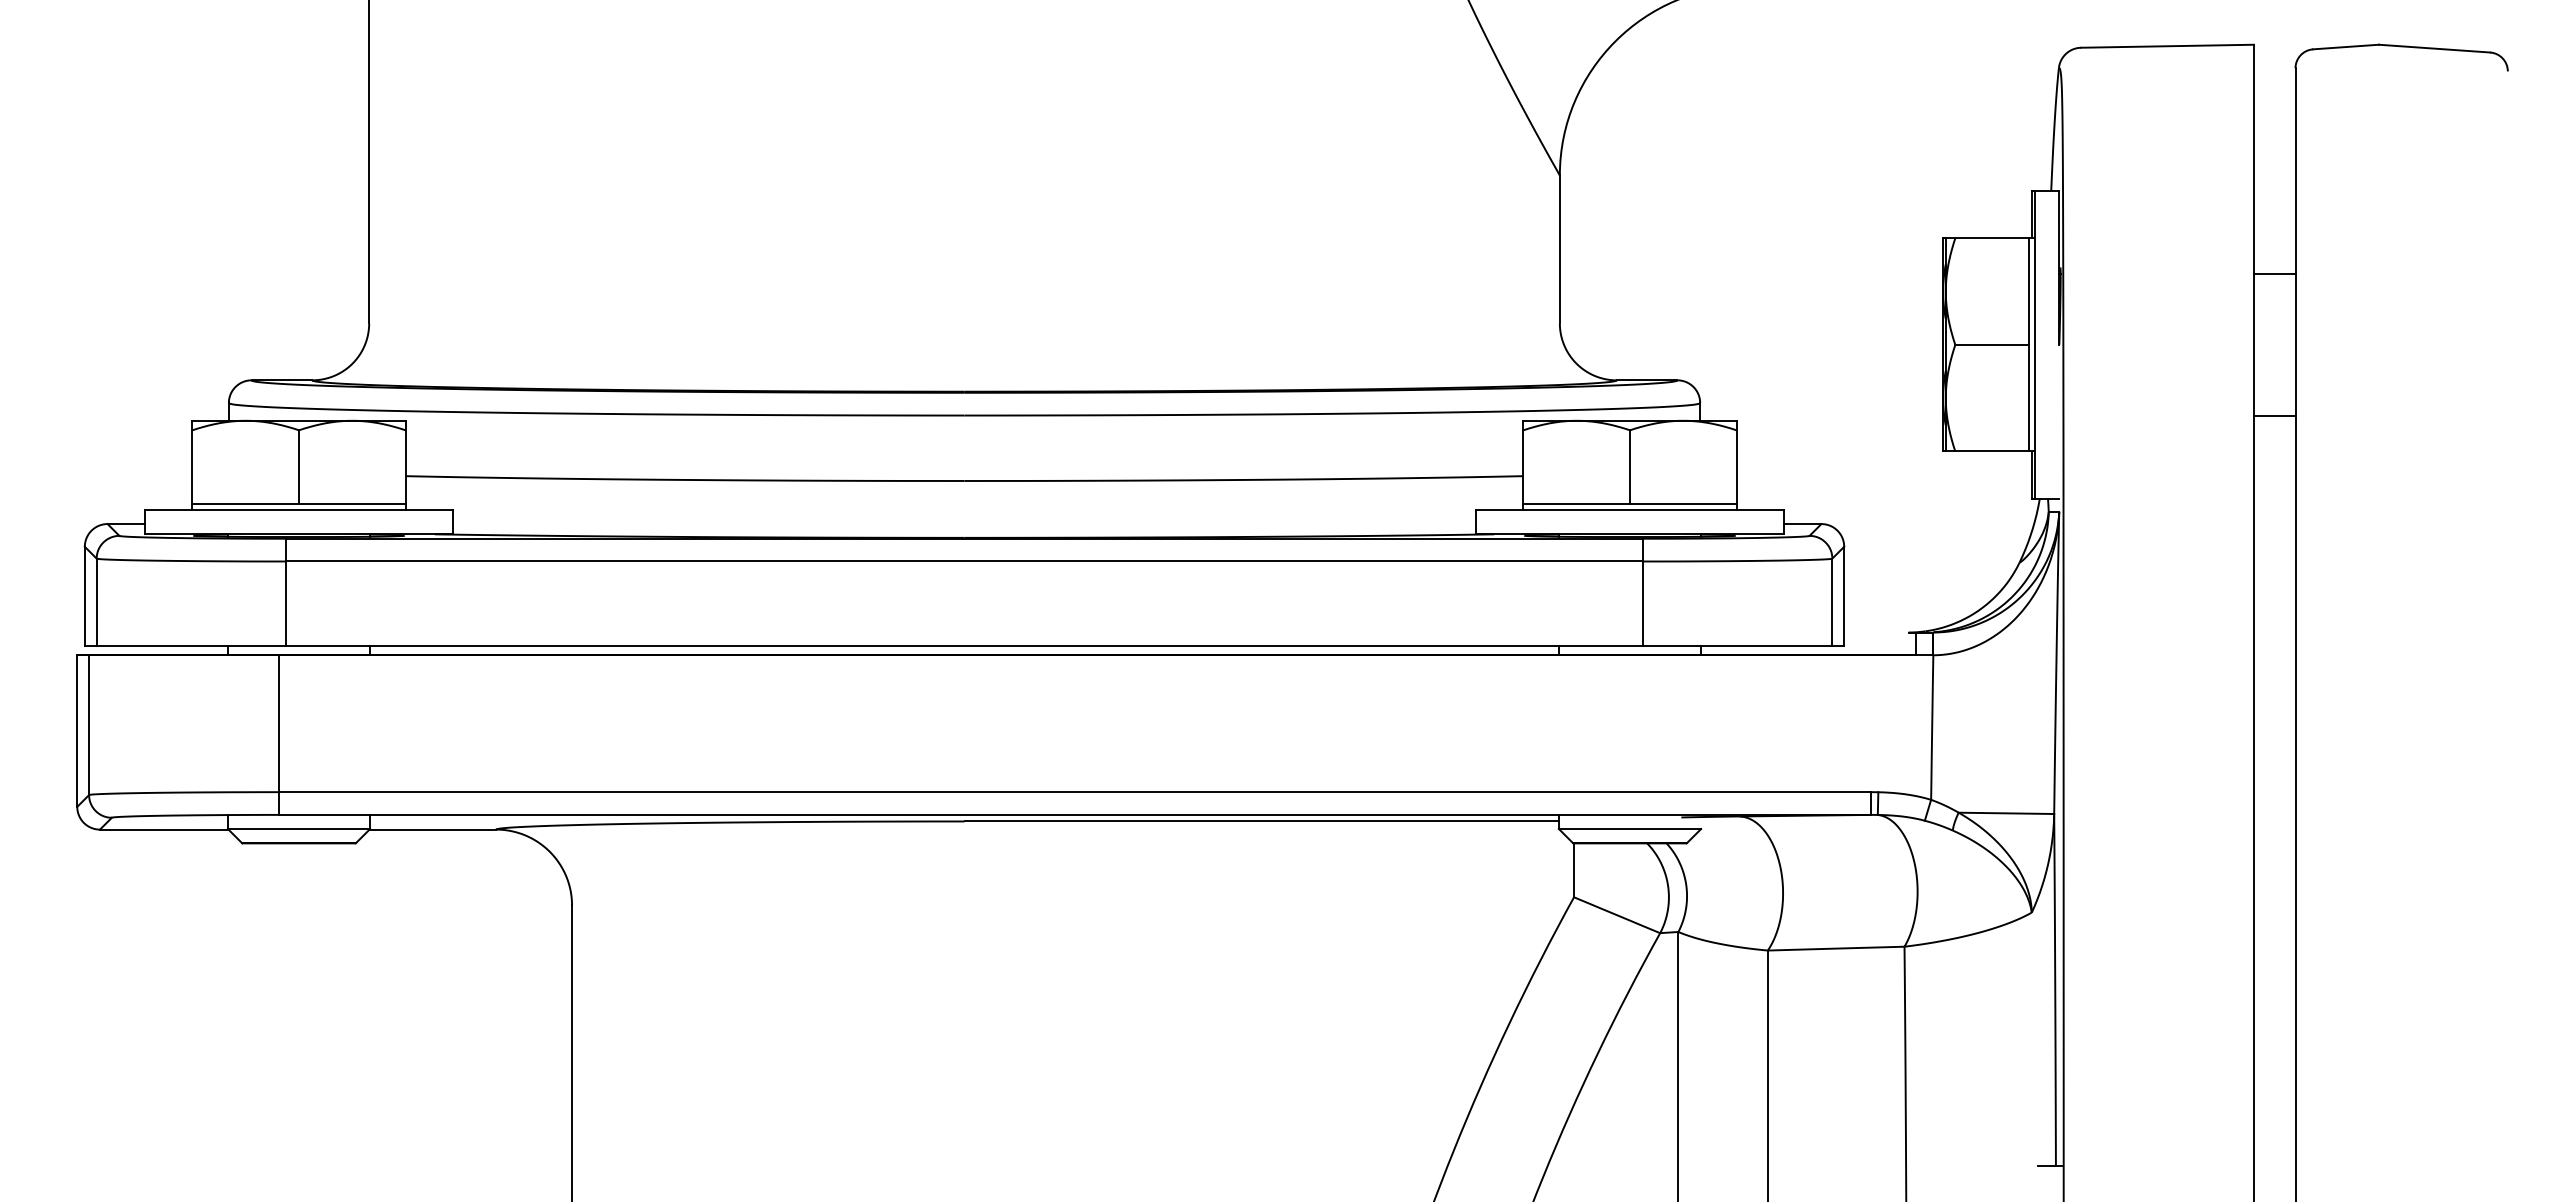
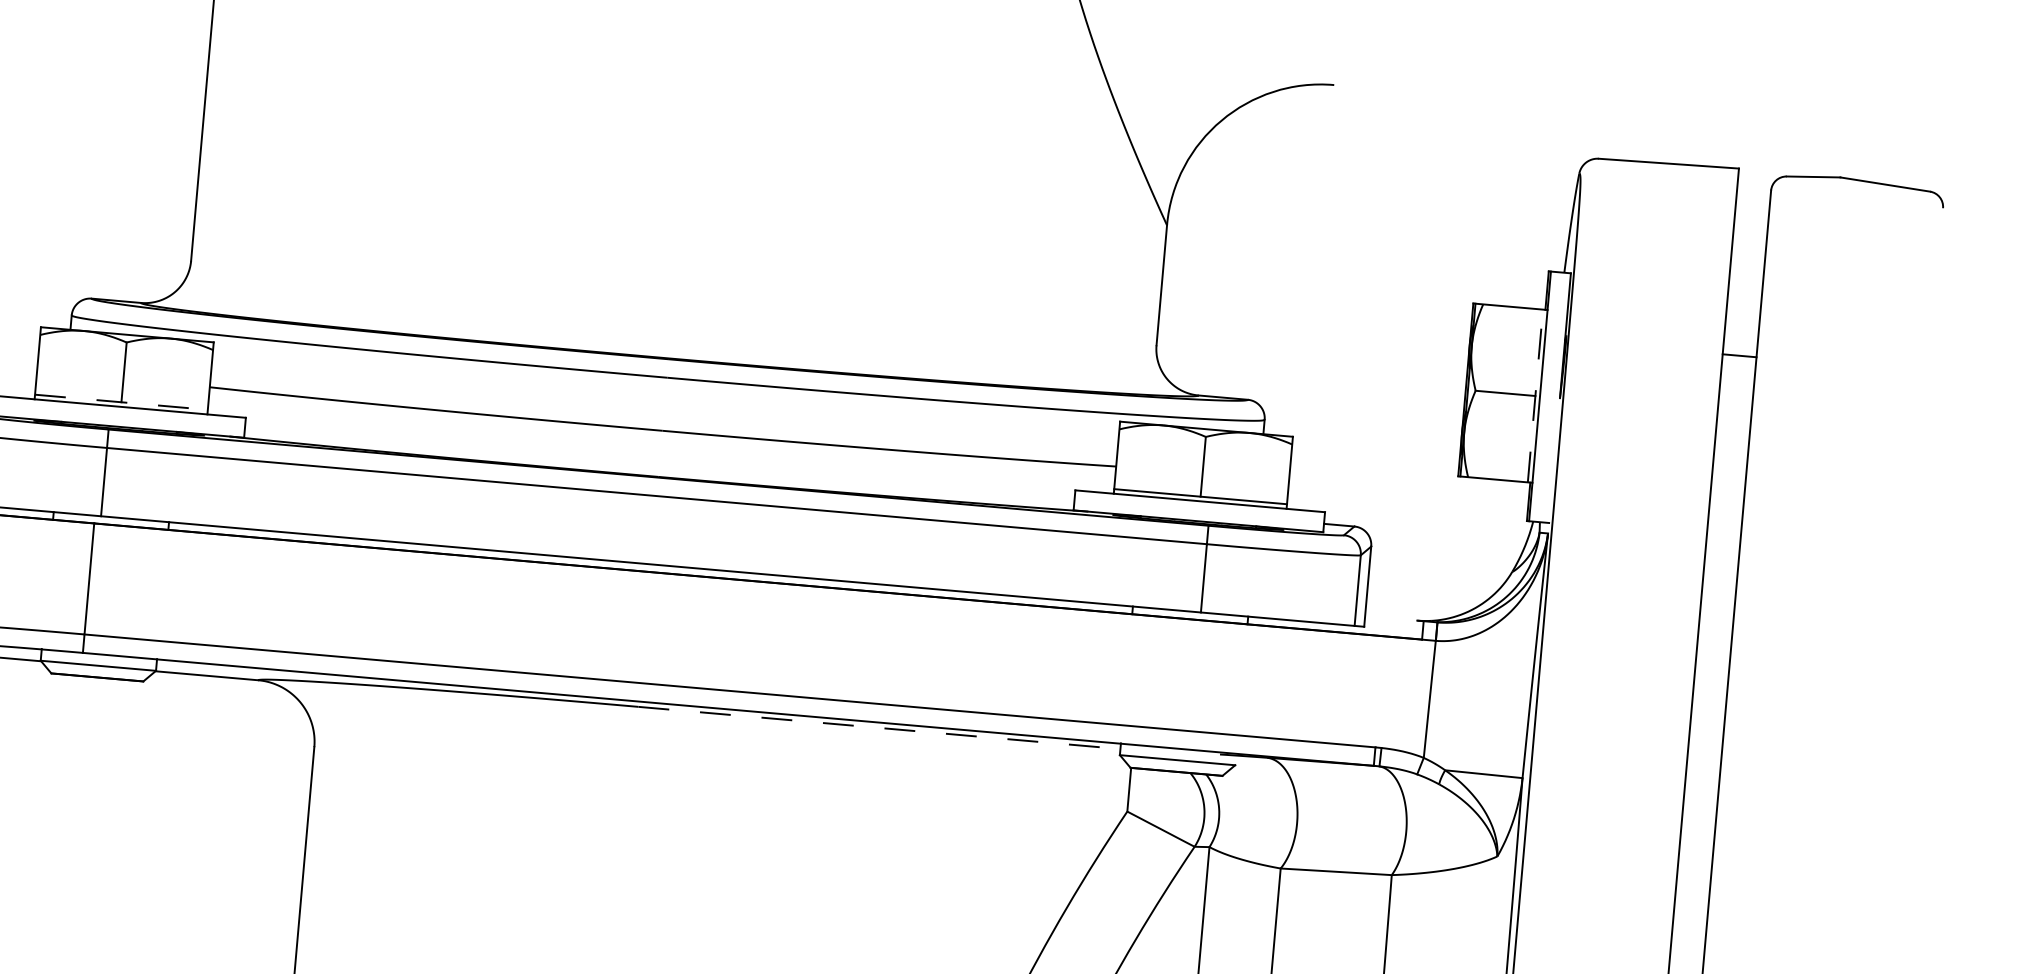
line: (2029, 344) -> (1535, 395), solid -> dashed
line: (2274, 416) -> (1729, 471), removed
line: (299, 504) -> (121, 402), solid -> dashed
line: (1262, 821) -> (880, 728), solid -> dashed

